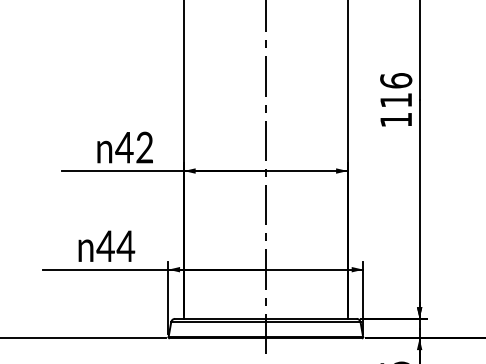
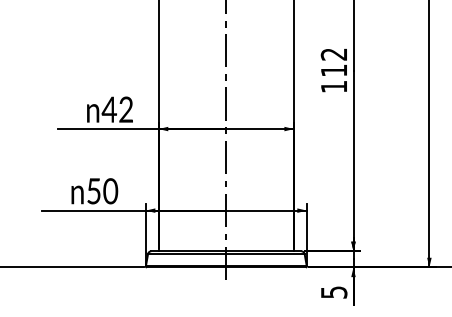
text: (395, 80) -> (333, 54), 116 -> 112
text: (116, 246) -> (102, 191), 44 -> 50

